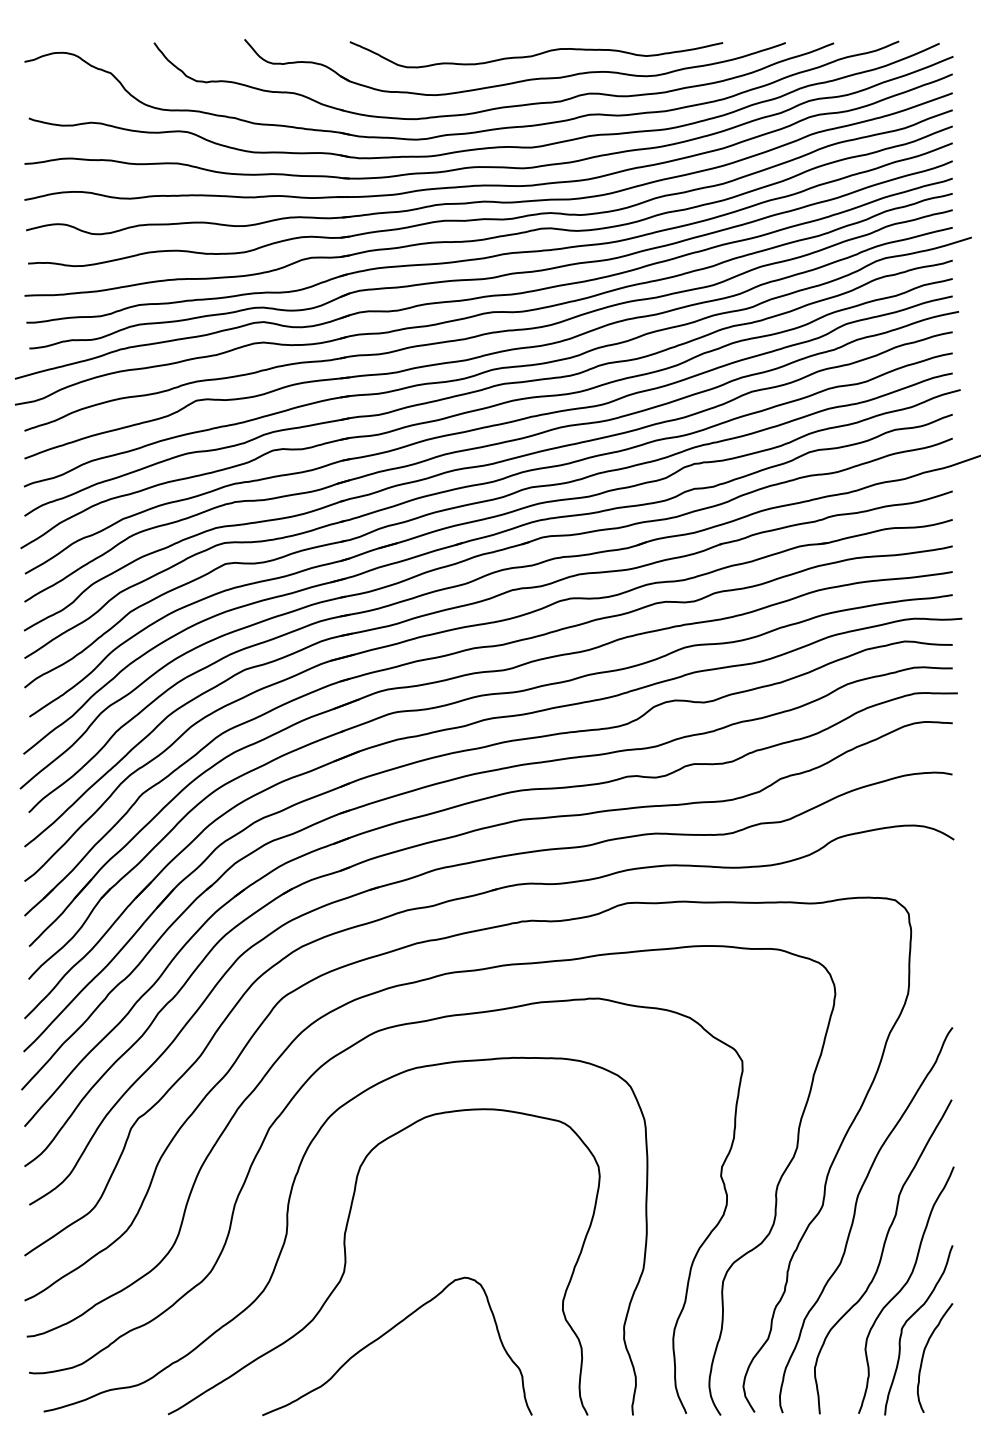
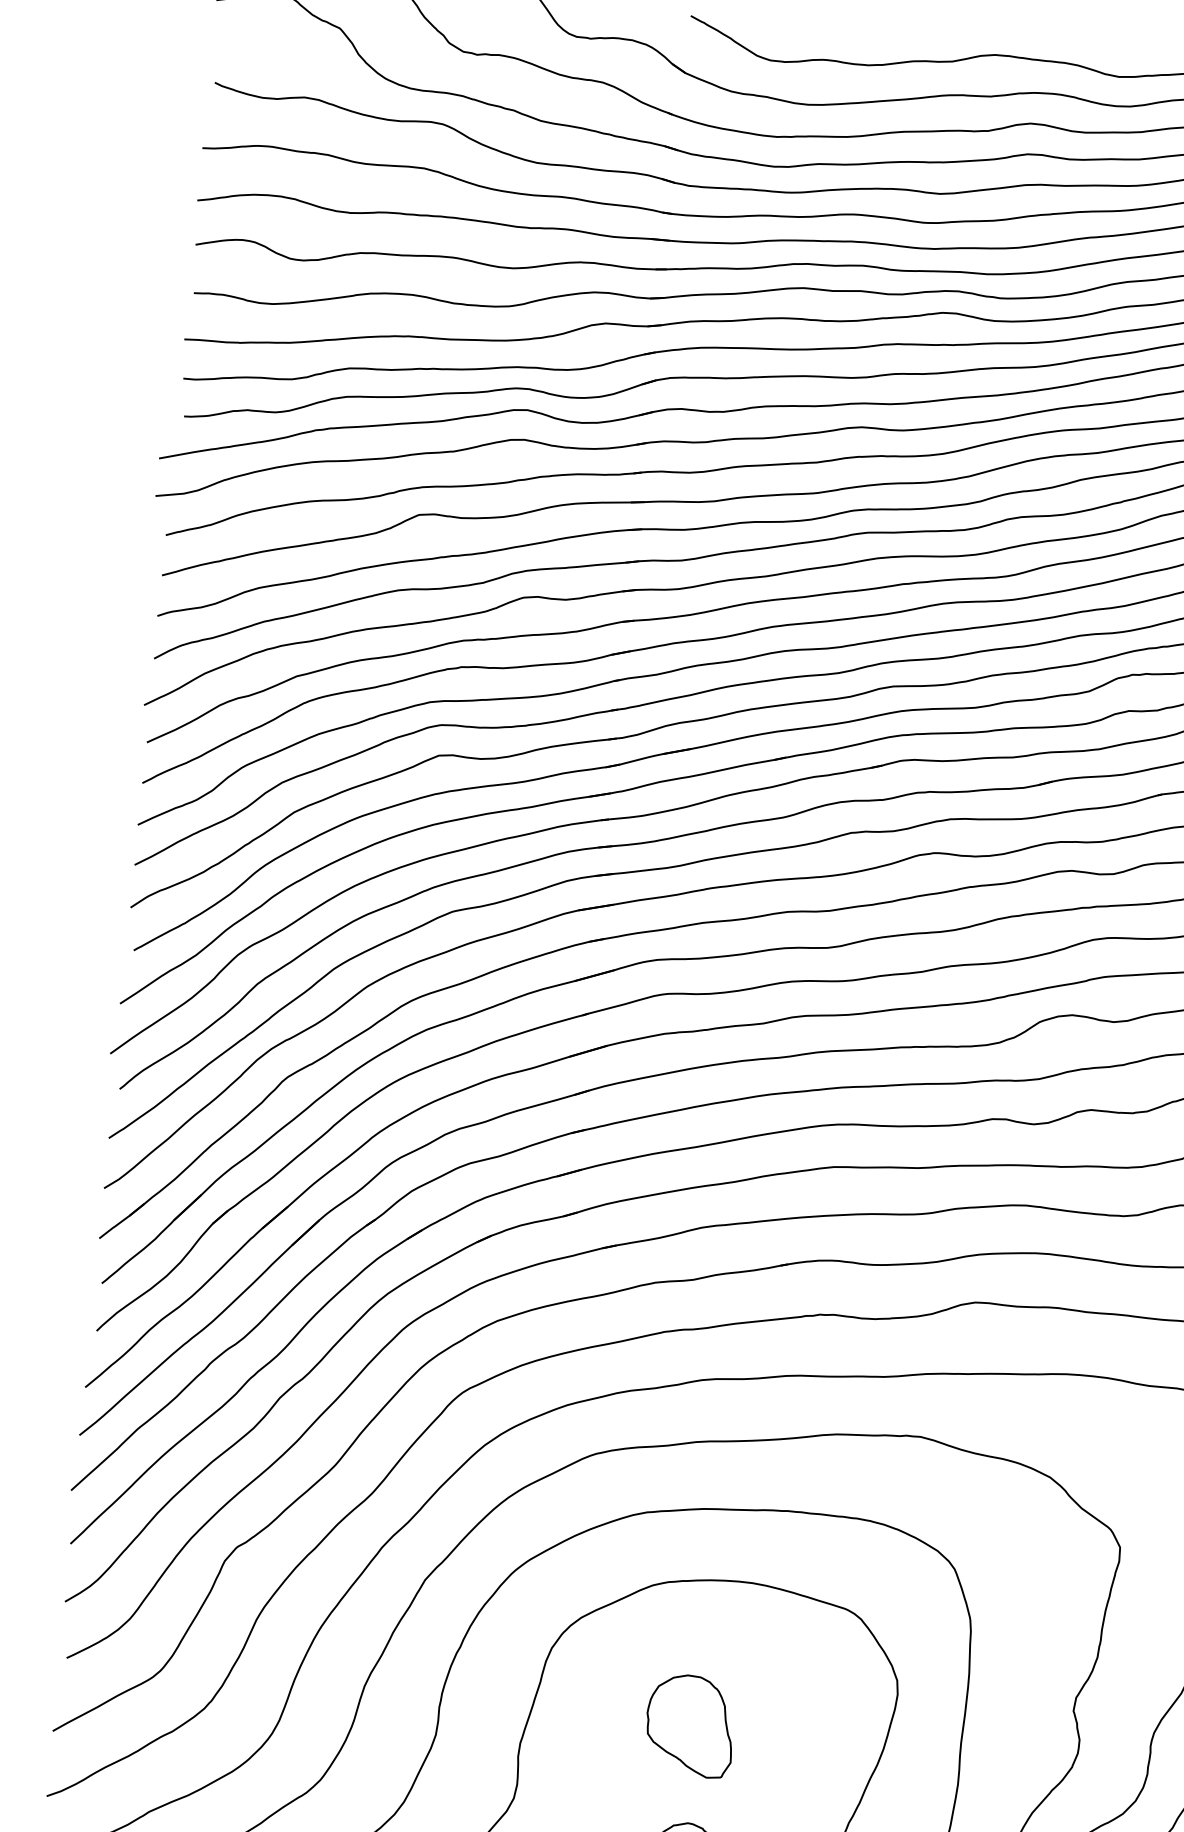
part: (459, 1210) -> (689, 1725), added

